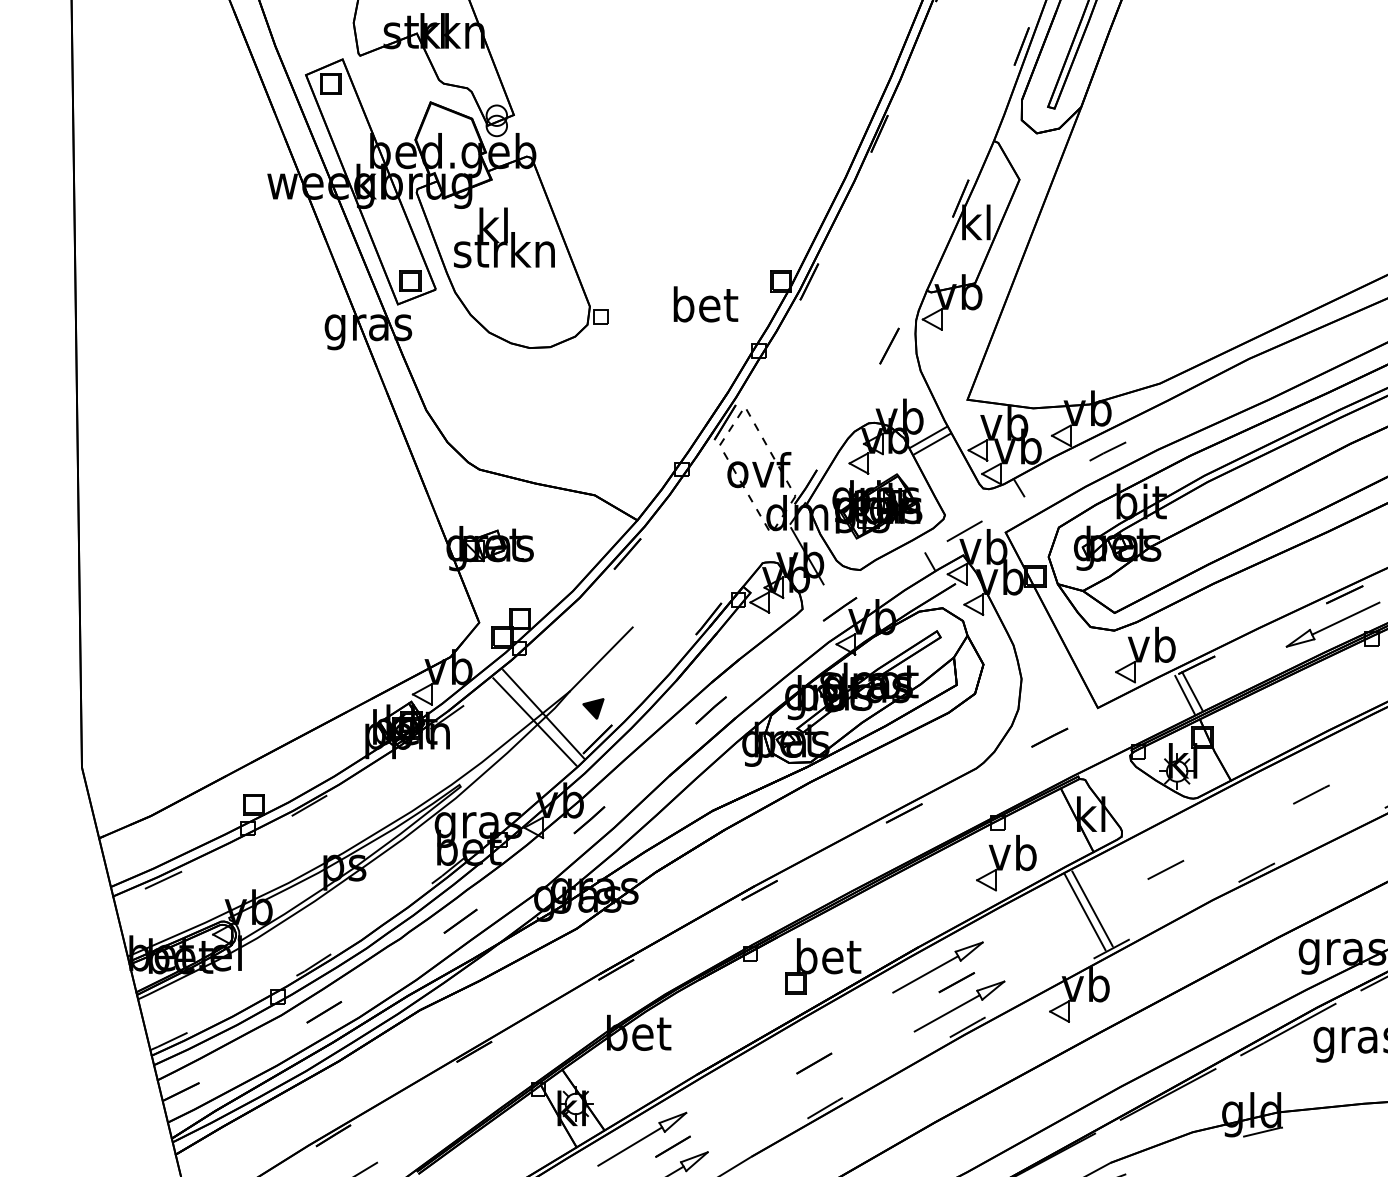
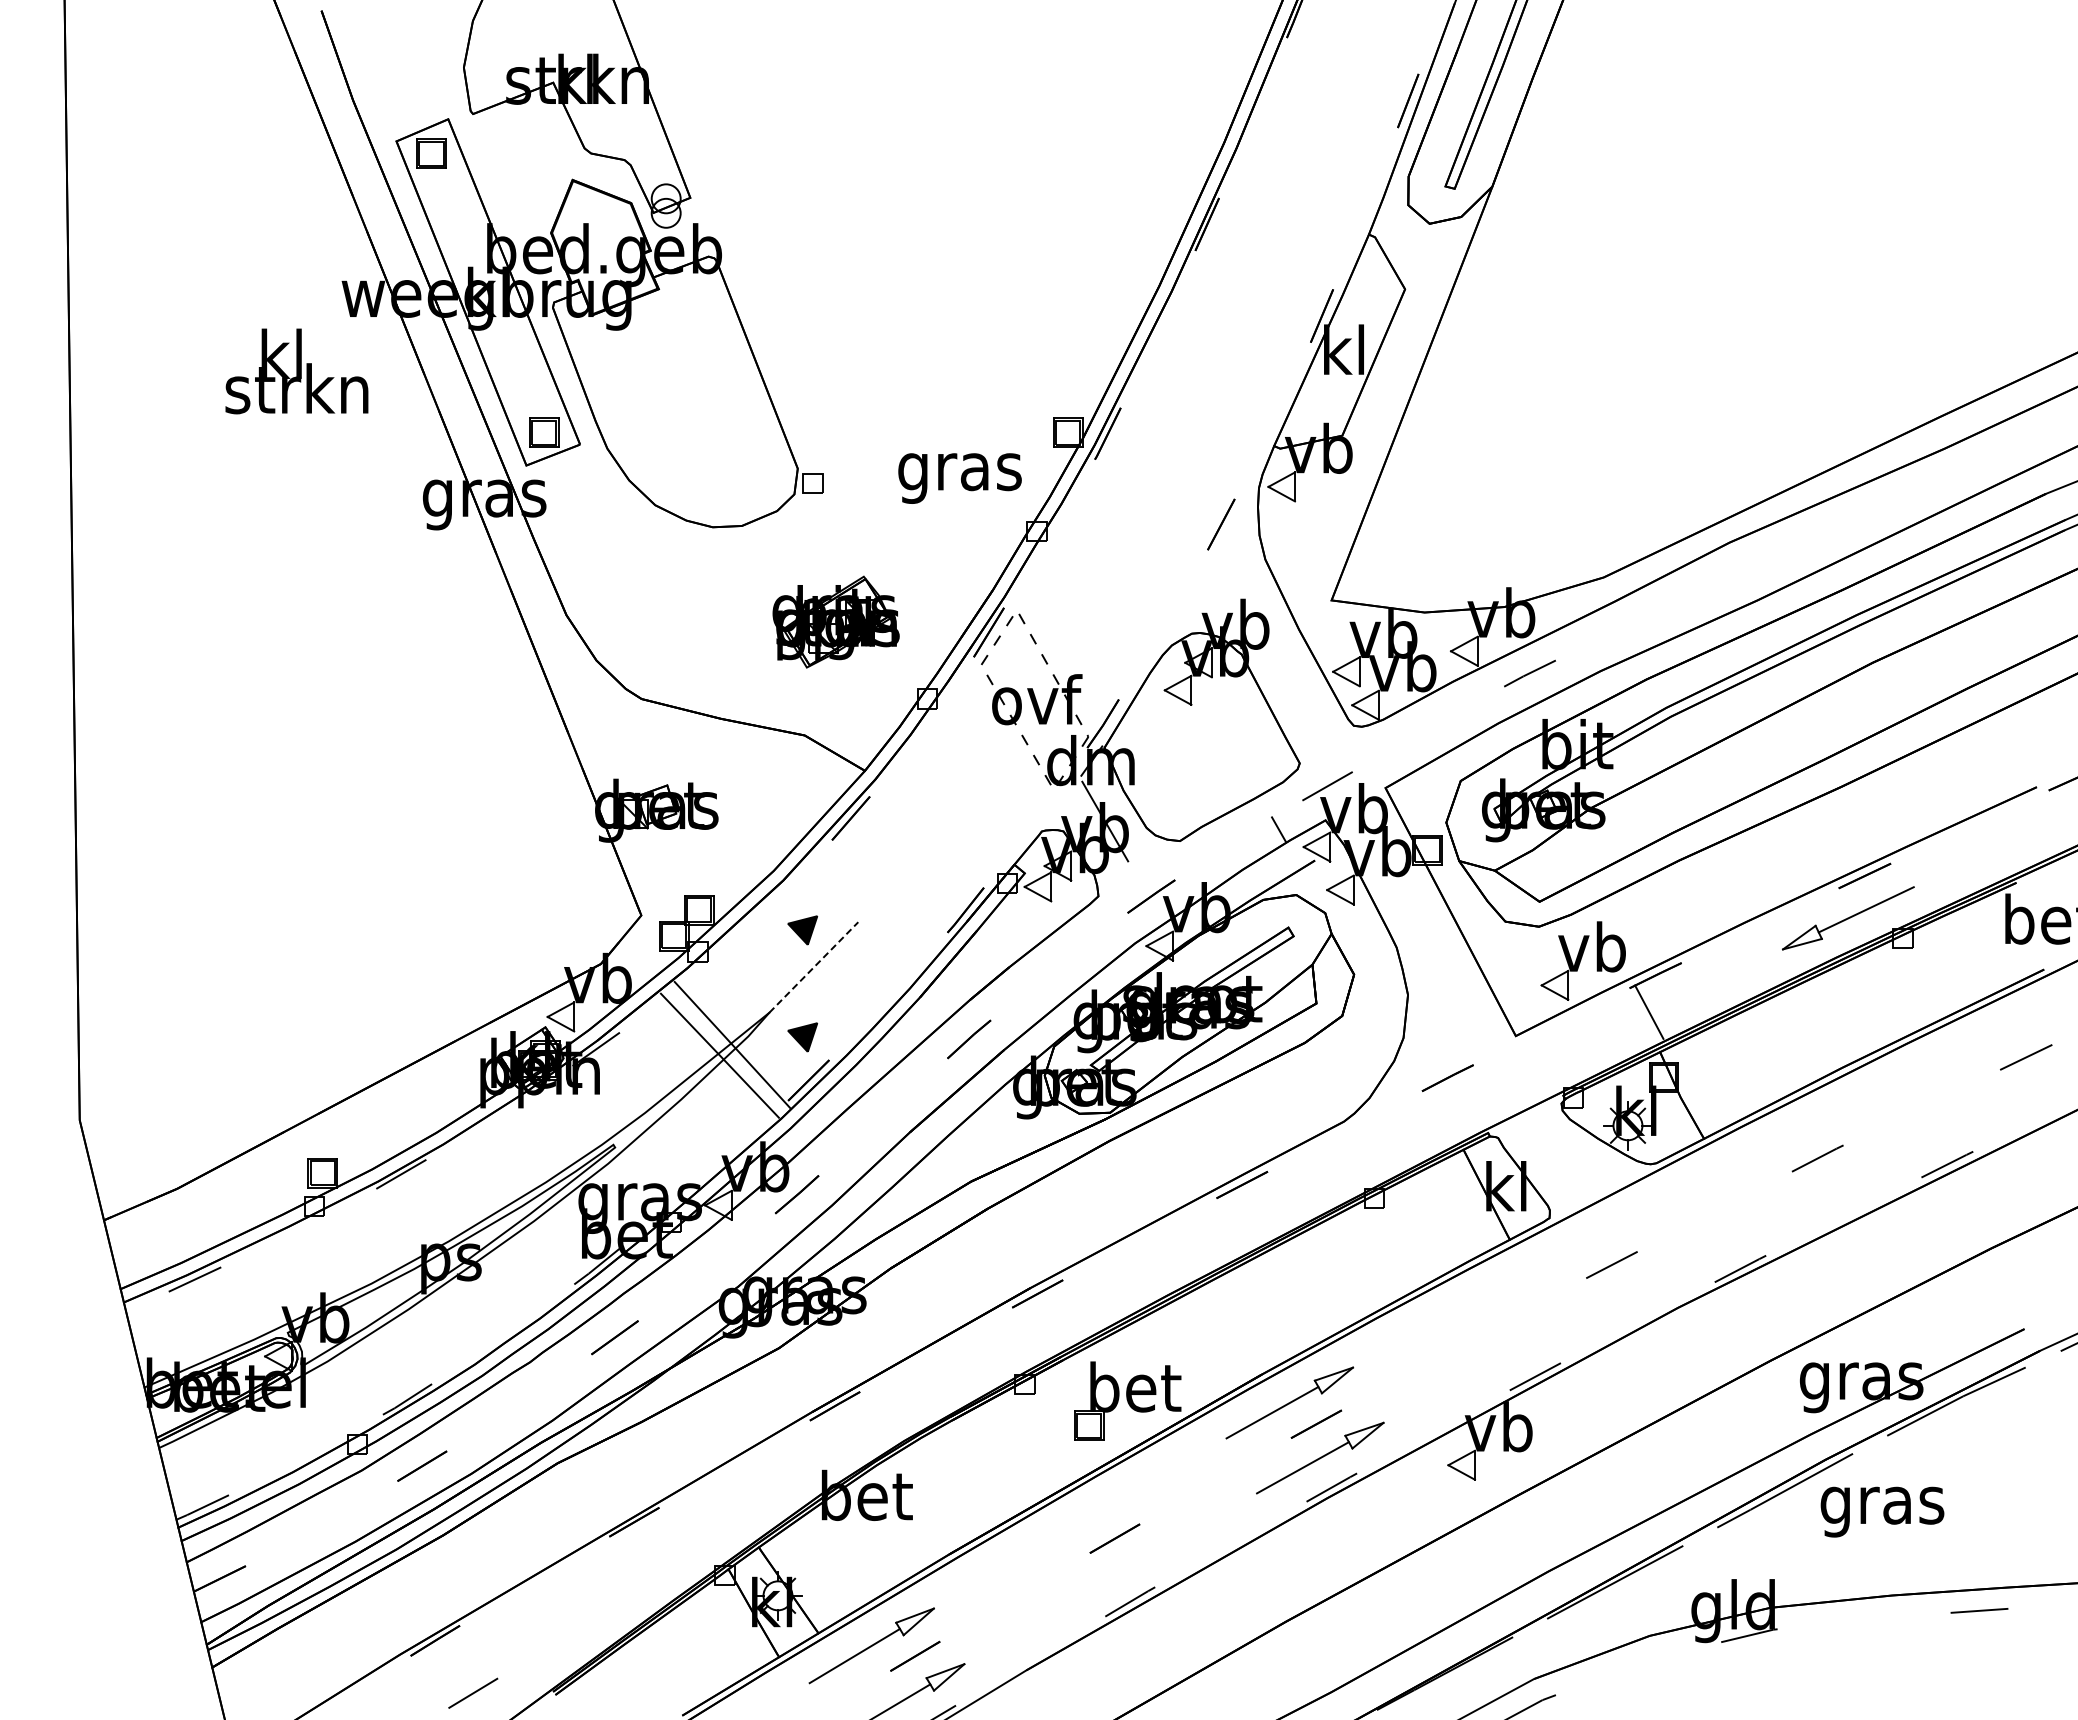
text: (504, 237) -> (296, 371), moved
text: (704, 308) -> (959, 471), bet -> gras
line: (928, 437) -> (1276, 653), removed
line: (932, 443) -> (1282, 662), removed
line: (1019, 487) -> (1404, 724), removed
part: (876, 505) -> (835, 621), moved
part: (593, 633) -> (802, 930), added
line: (601, 659) -> (814, 967), solid -> dashed
line: (1184, 694) -> (1638, 1017), removed
part: (1006, 862) -> (1386, 1254), removed
line: (1091, 908) -> (1507, 1319), removed
line: (1084, 912) -> (1497, 1324), removed

